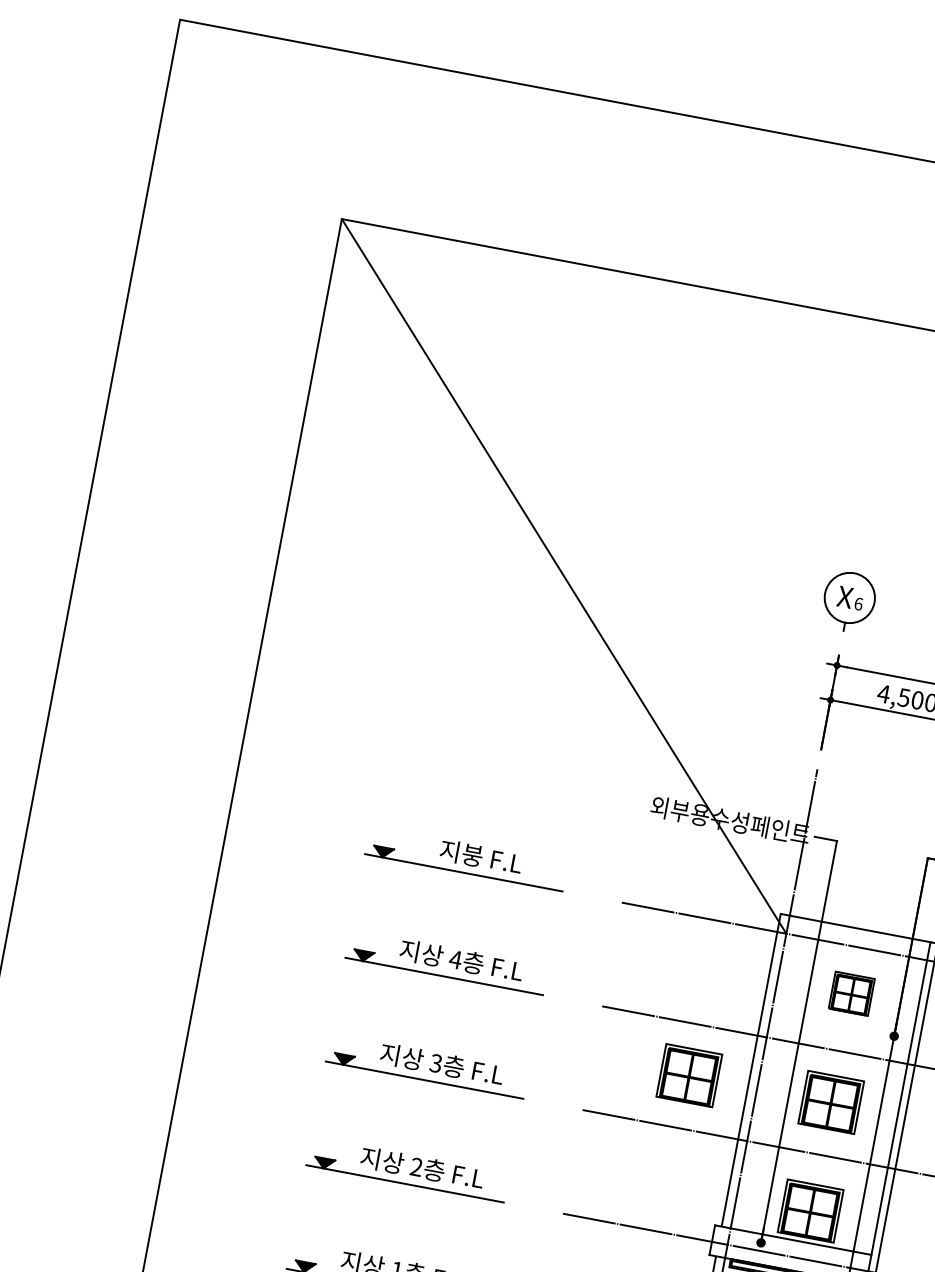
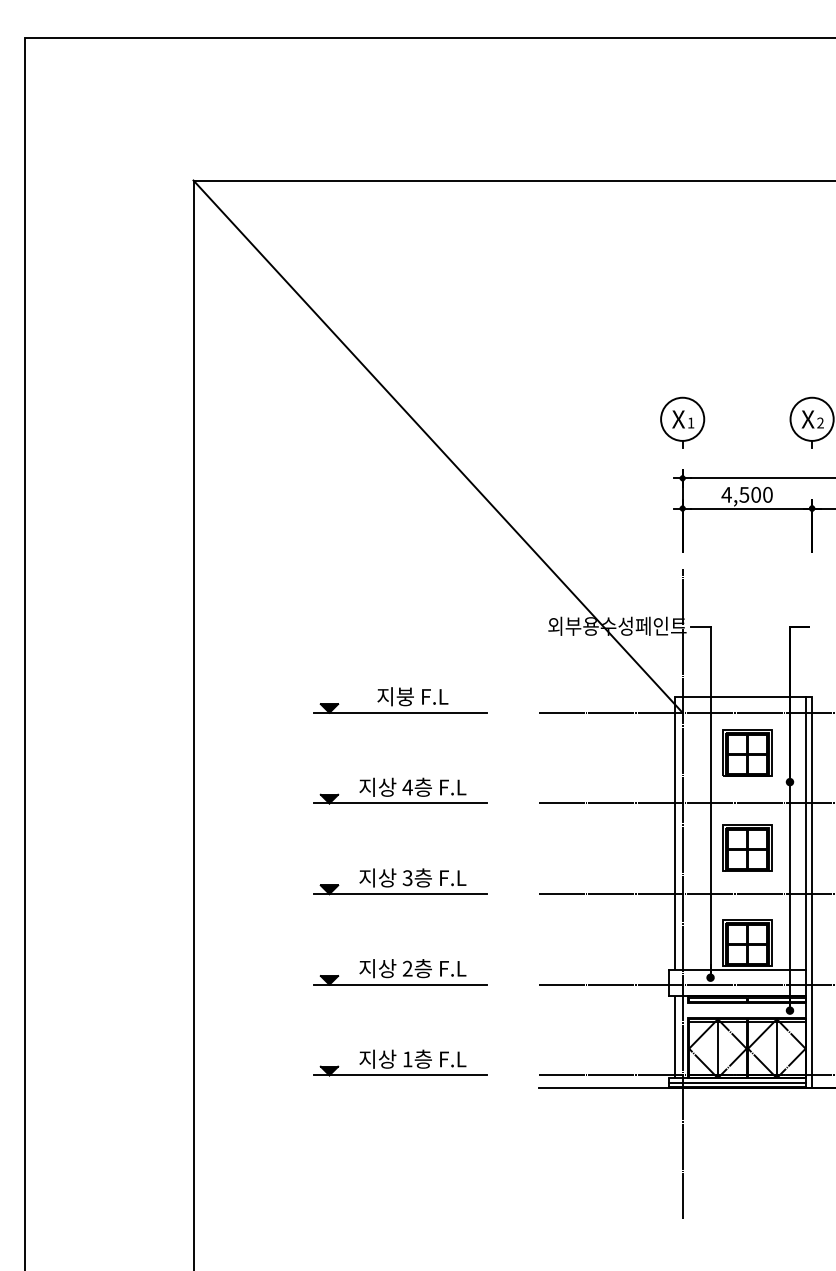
text: (858, 603) -> (690, 422), 6 -> 1
part: (852, 993) -> (747, 752), size x1.43
part: (689, 1075) -> (623, 847), removed

